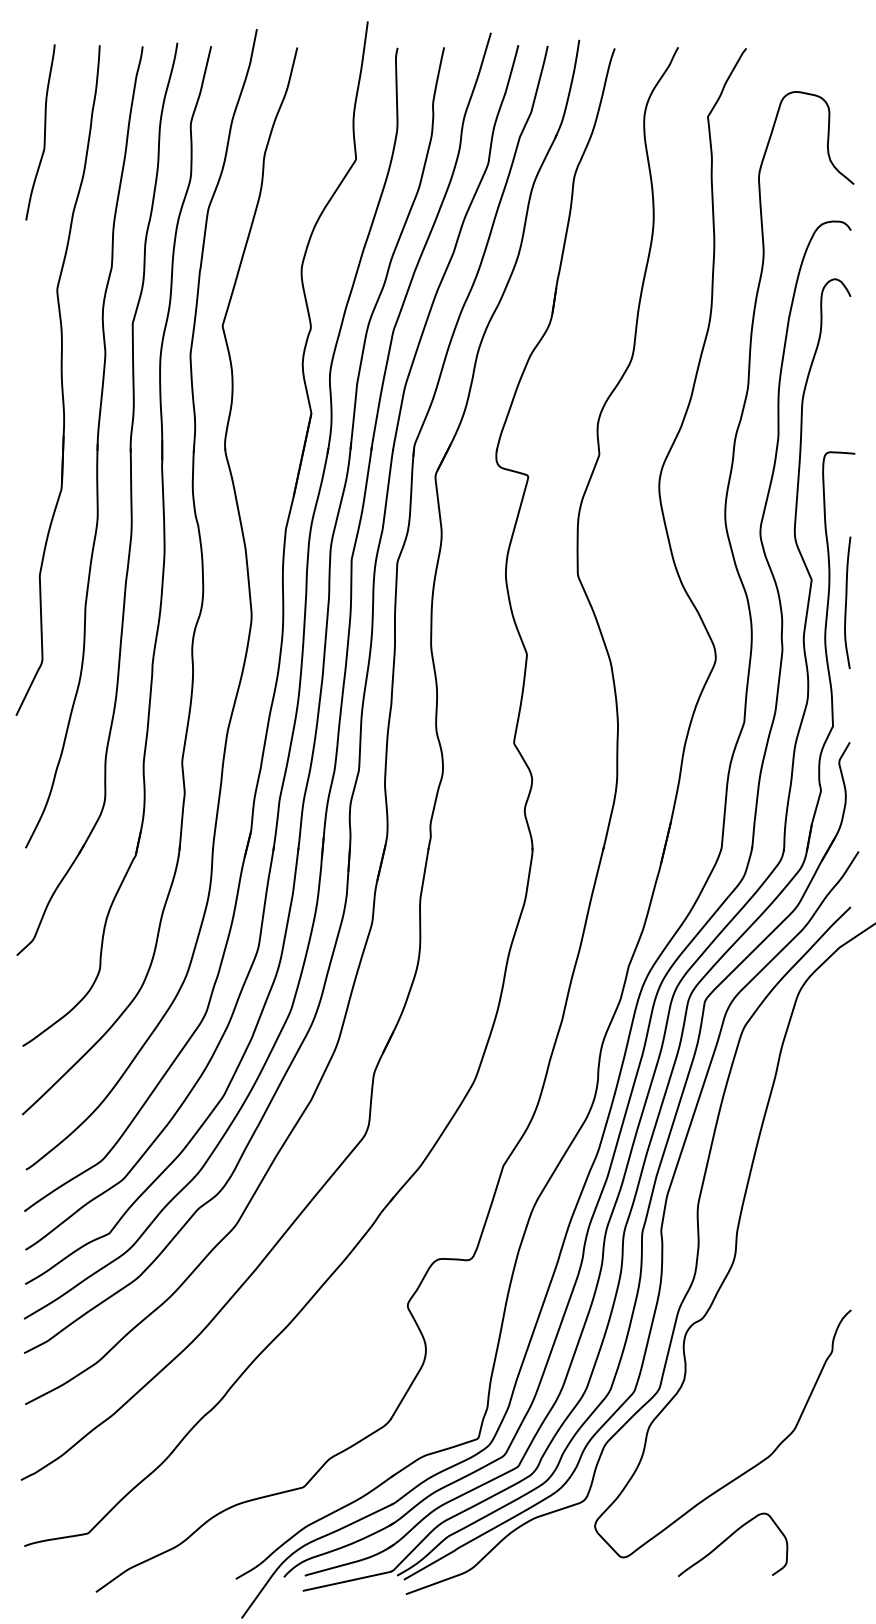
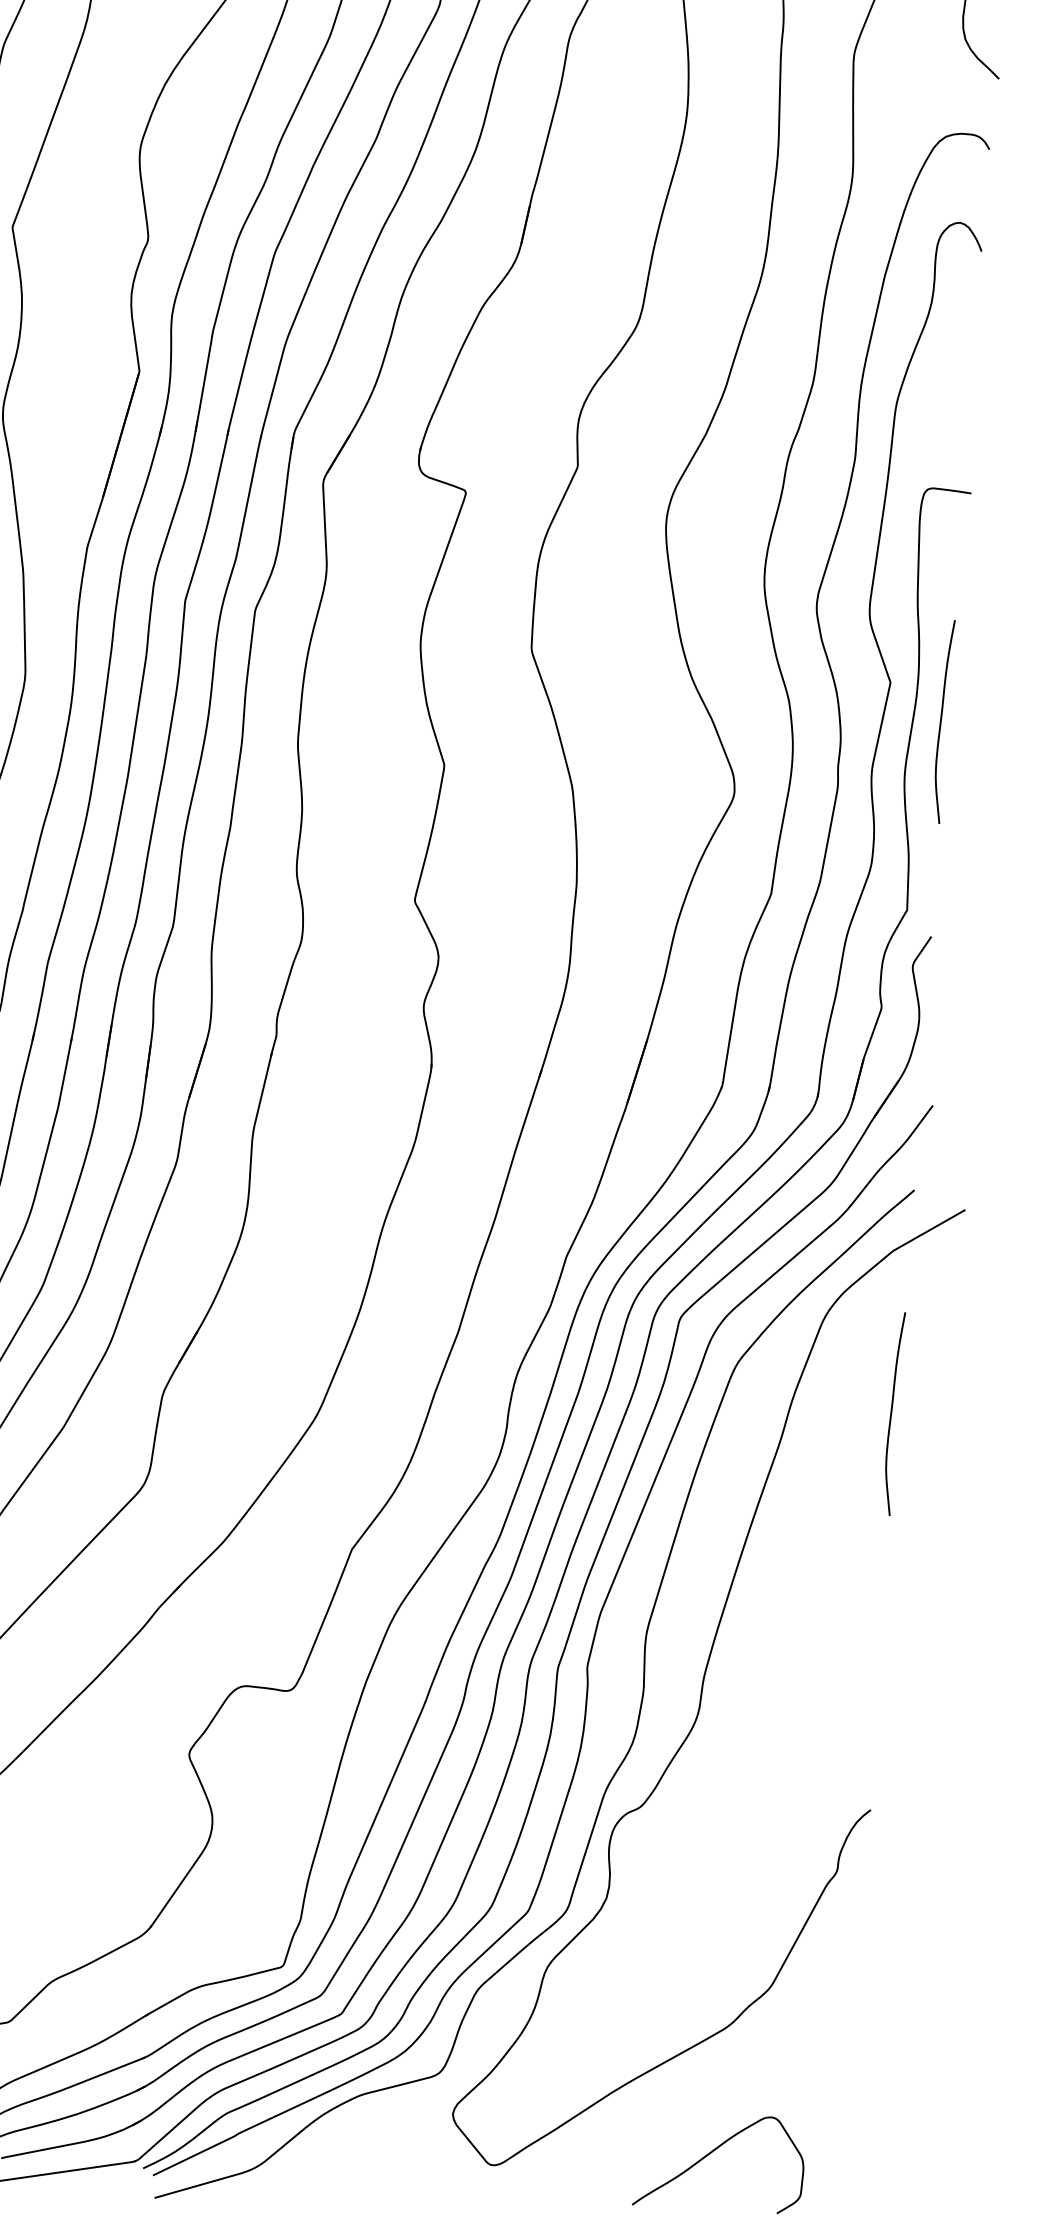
curve: (846, 1052) -> (891, 1413), added
part: (730, 1537) -> (716, 2150), moved

